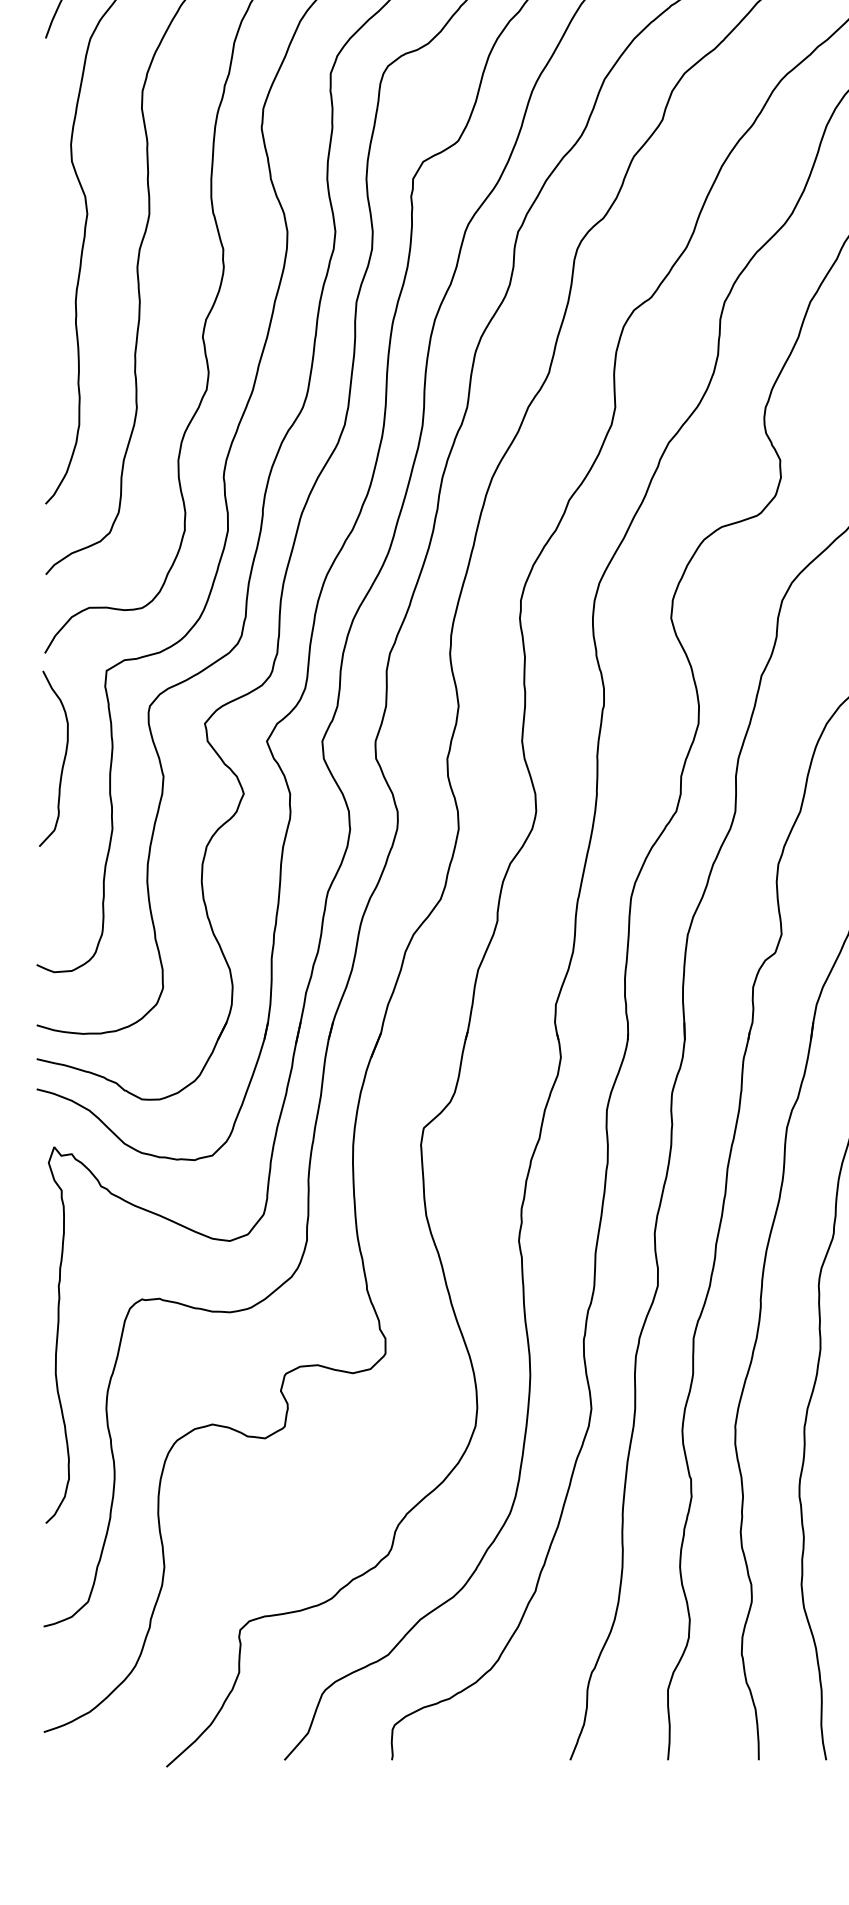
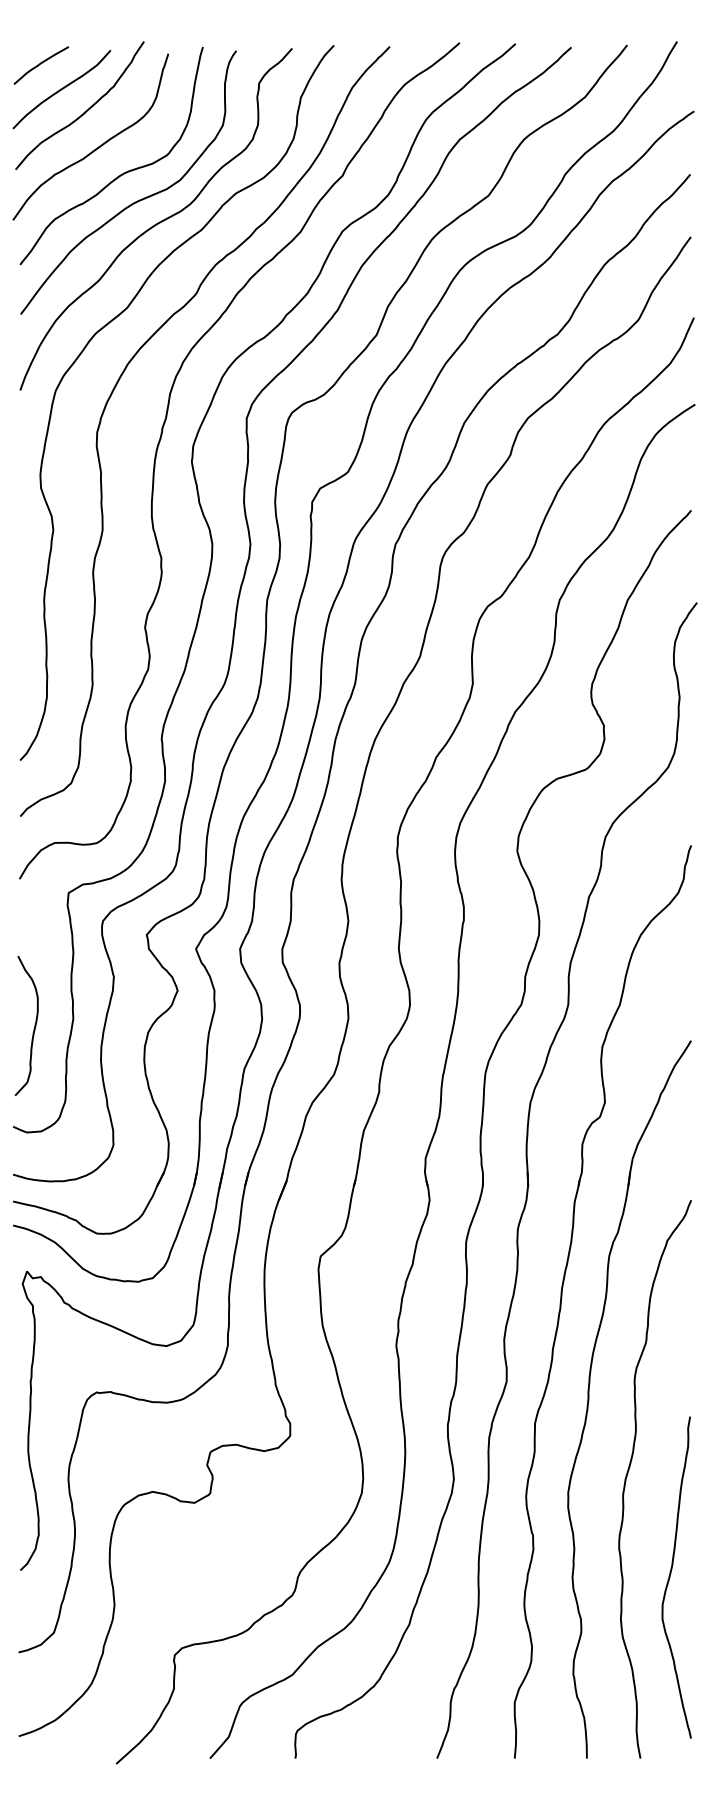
curve: (62, 762) -> (33, 1028), moved

